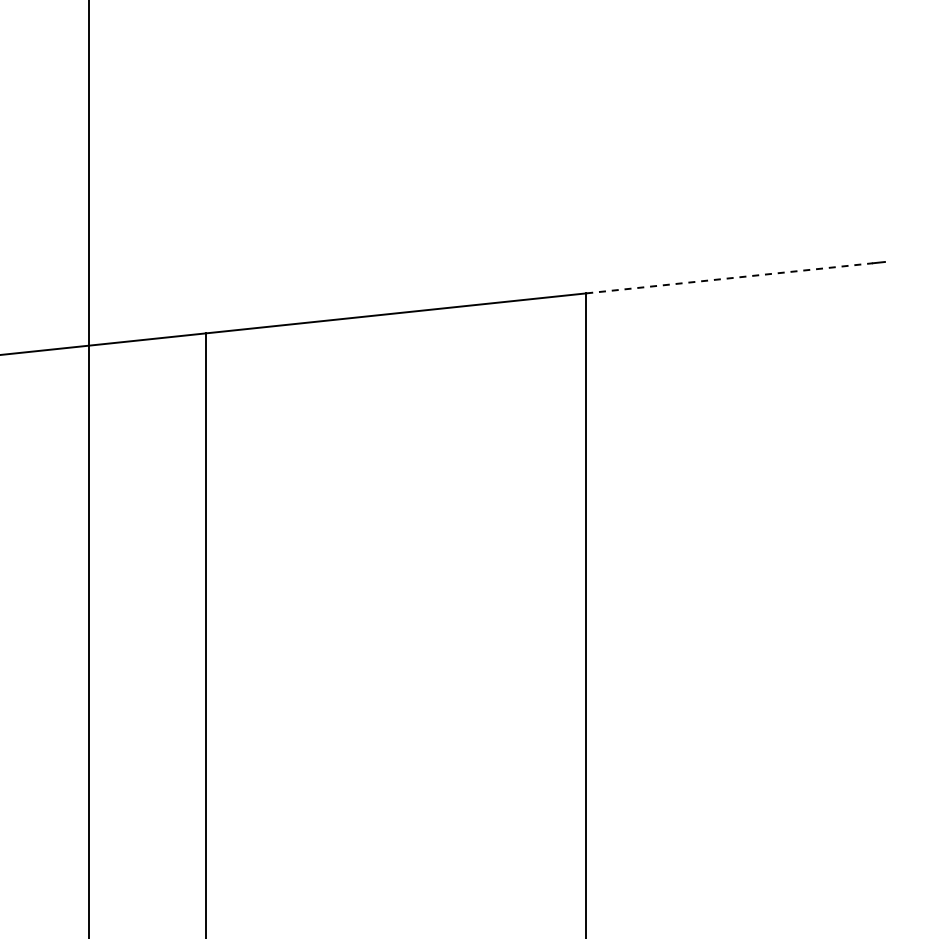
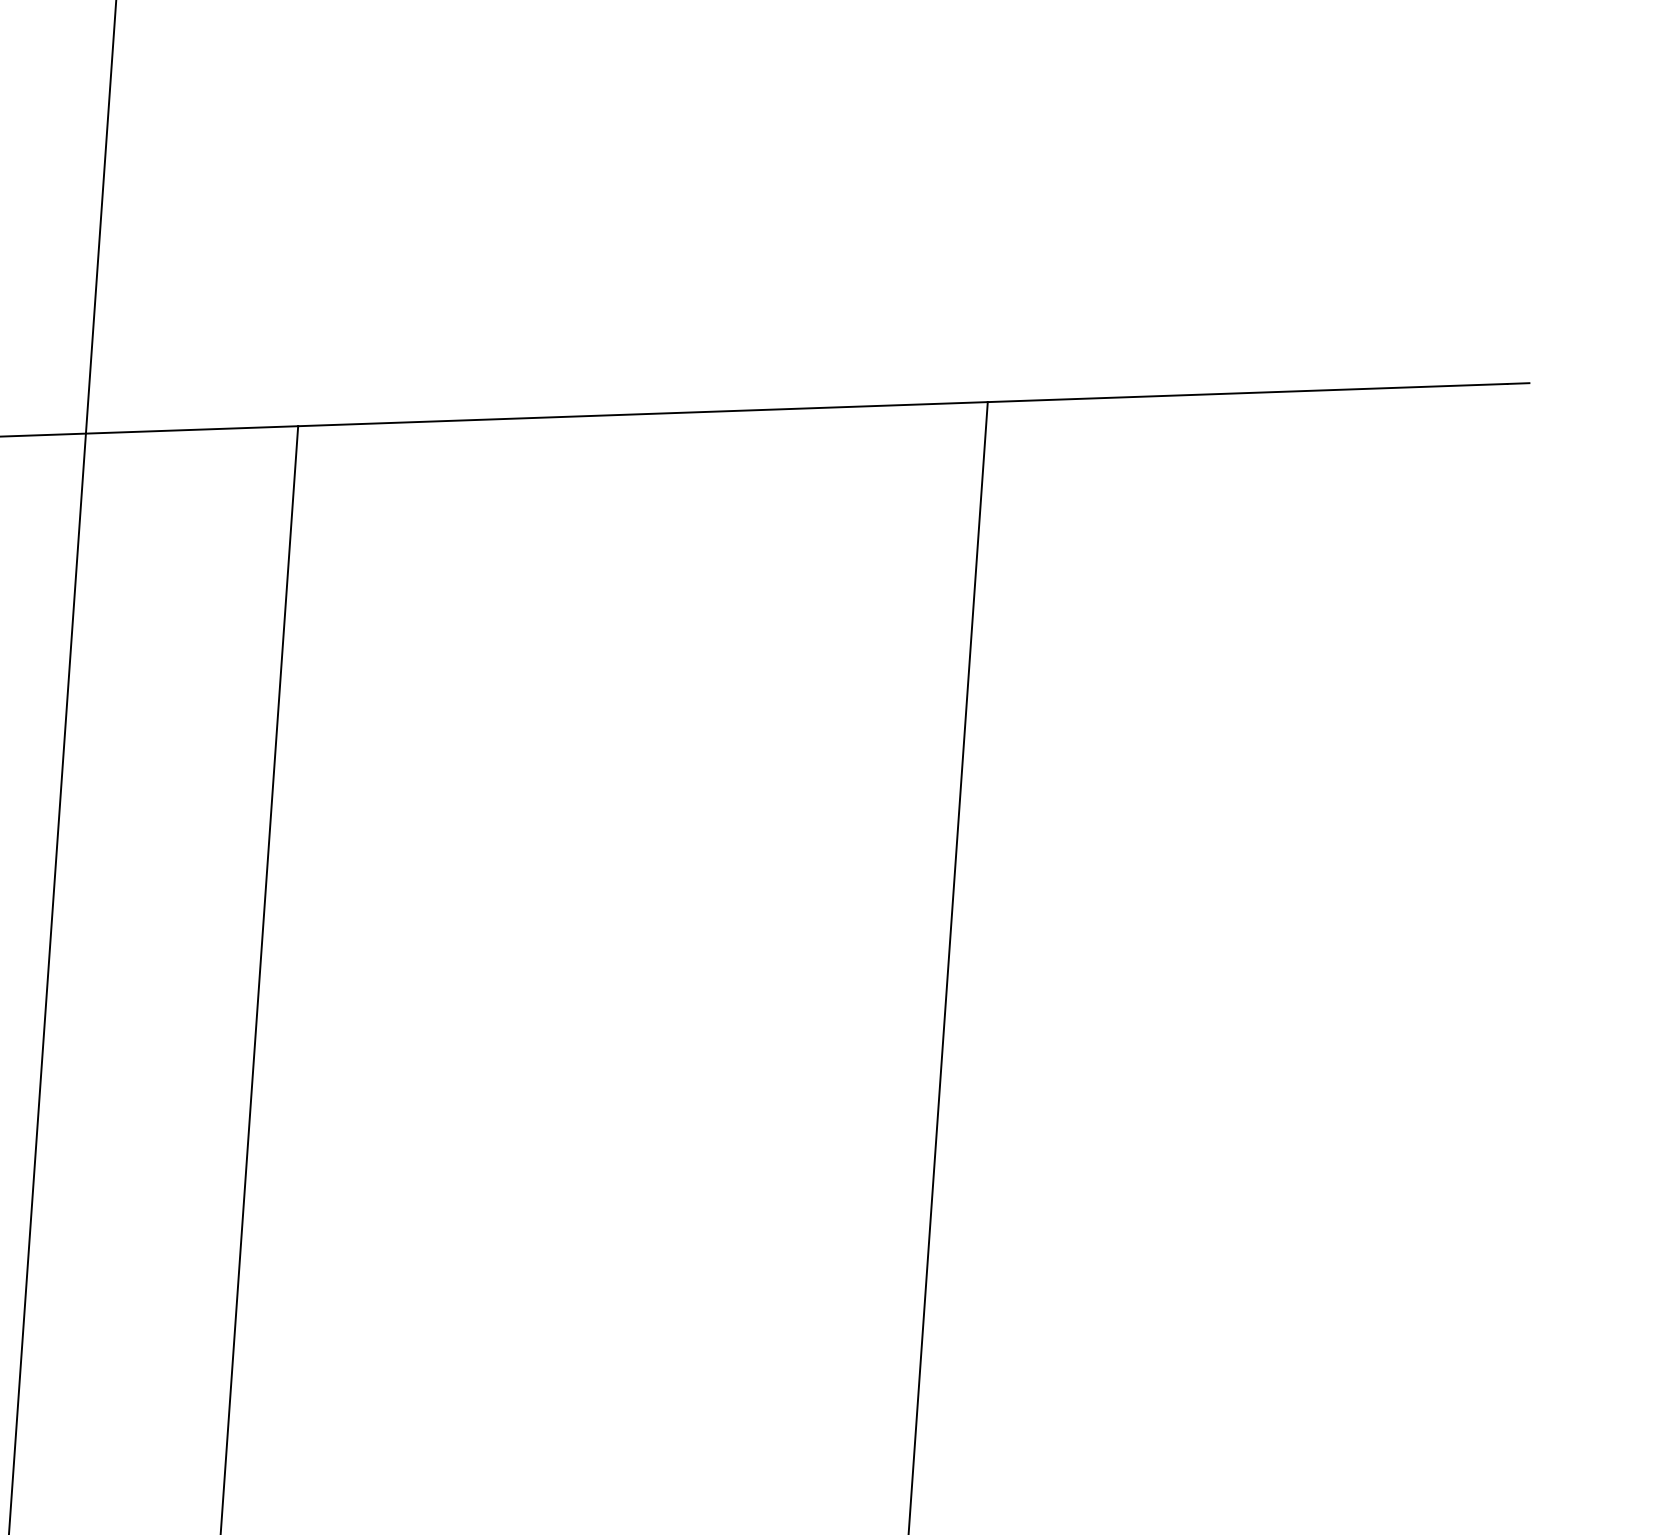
line: (730, 278) -> (1249, 393), dashed -> solid

